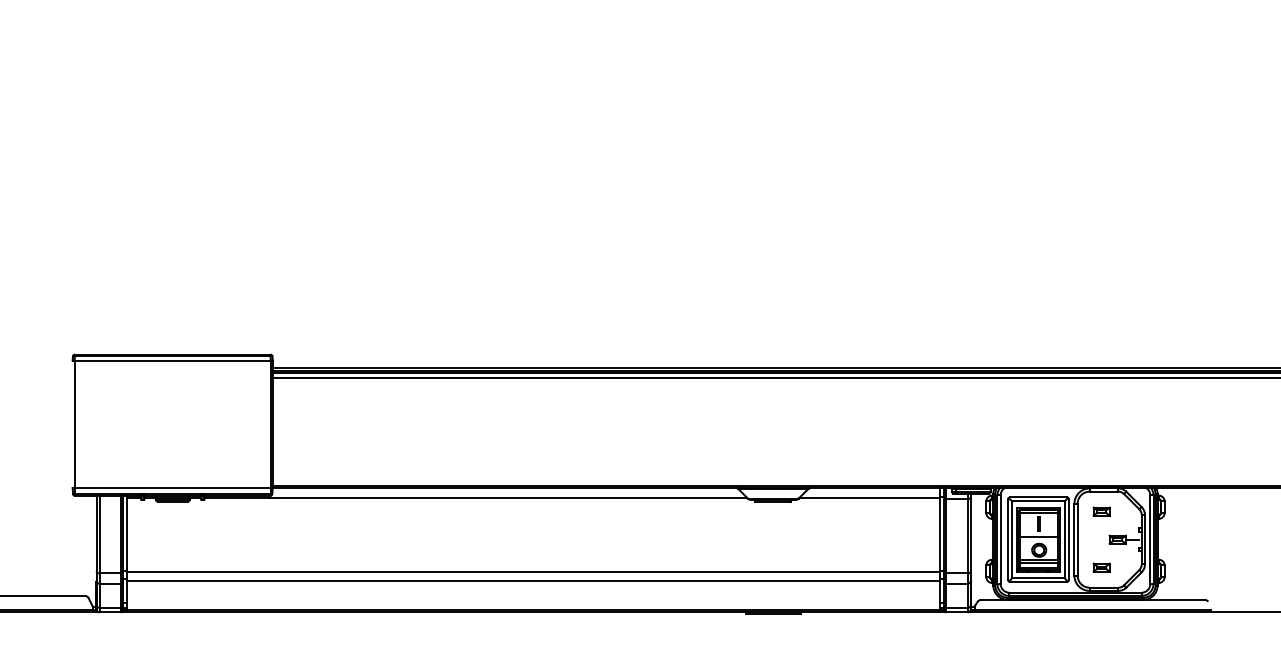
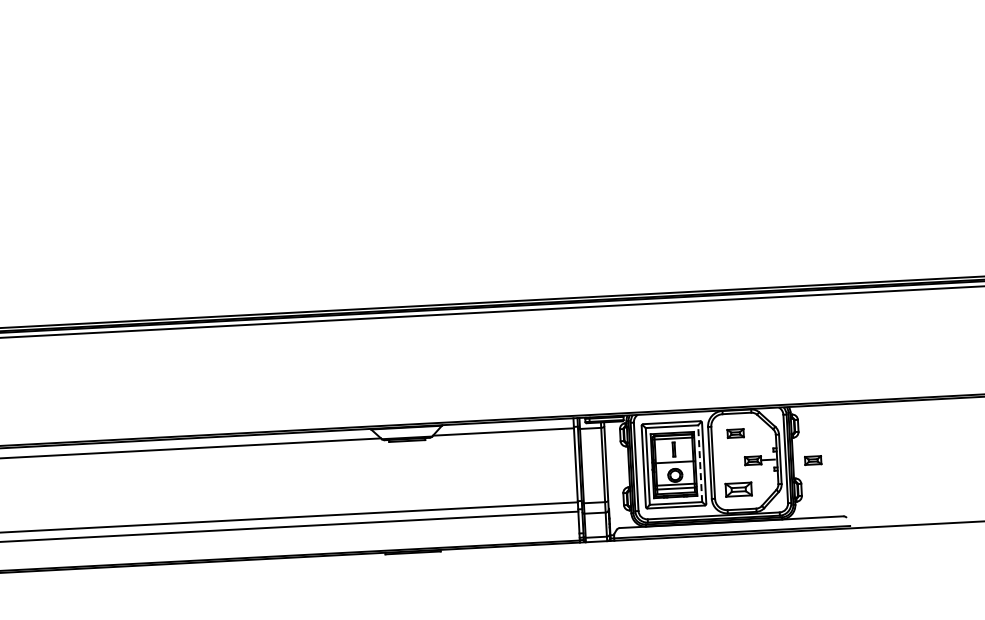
line: (1064, 539) -> (700, 463), solid -> dashed
part: (1177, 542) -> (813, 460), added
part: (1101, 567) -> (738, 489), size x1.6

